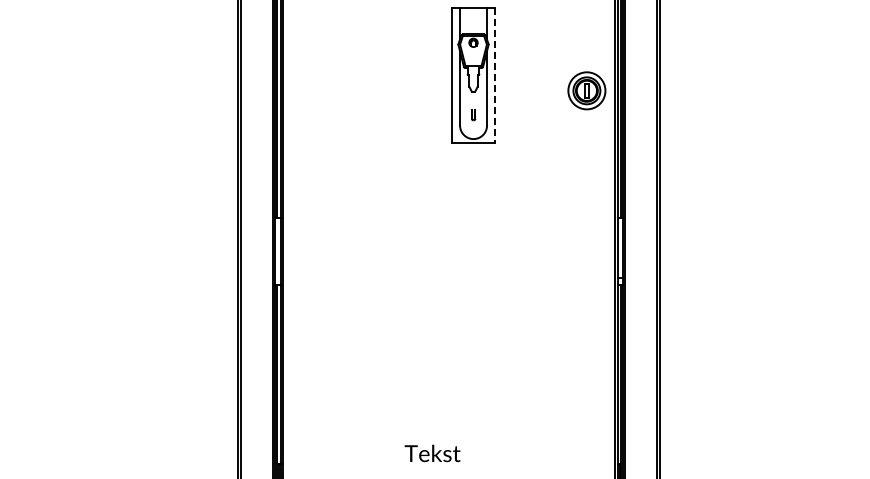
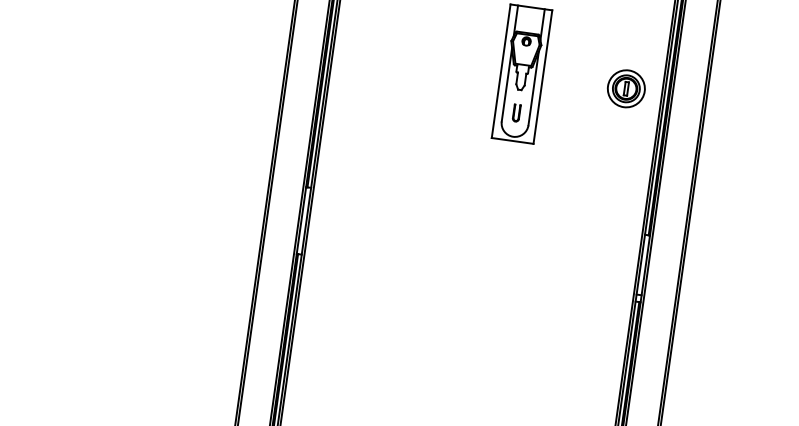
line: (494, 76) -> (542, 77), dashed -> solid
part: (586, 90) -> (626, 88), moved
part: (473, 115) -> (516, 113), size x1.67

